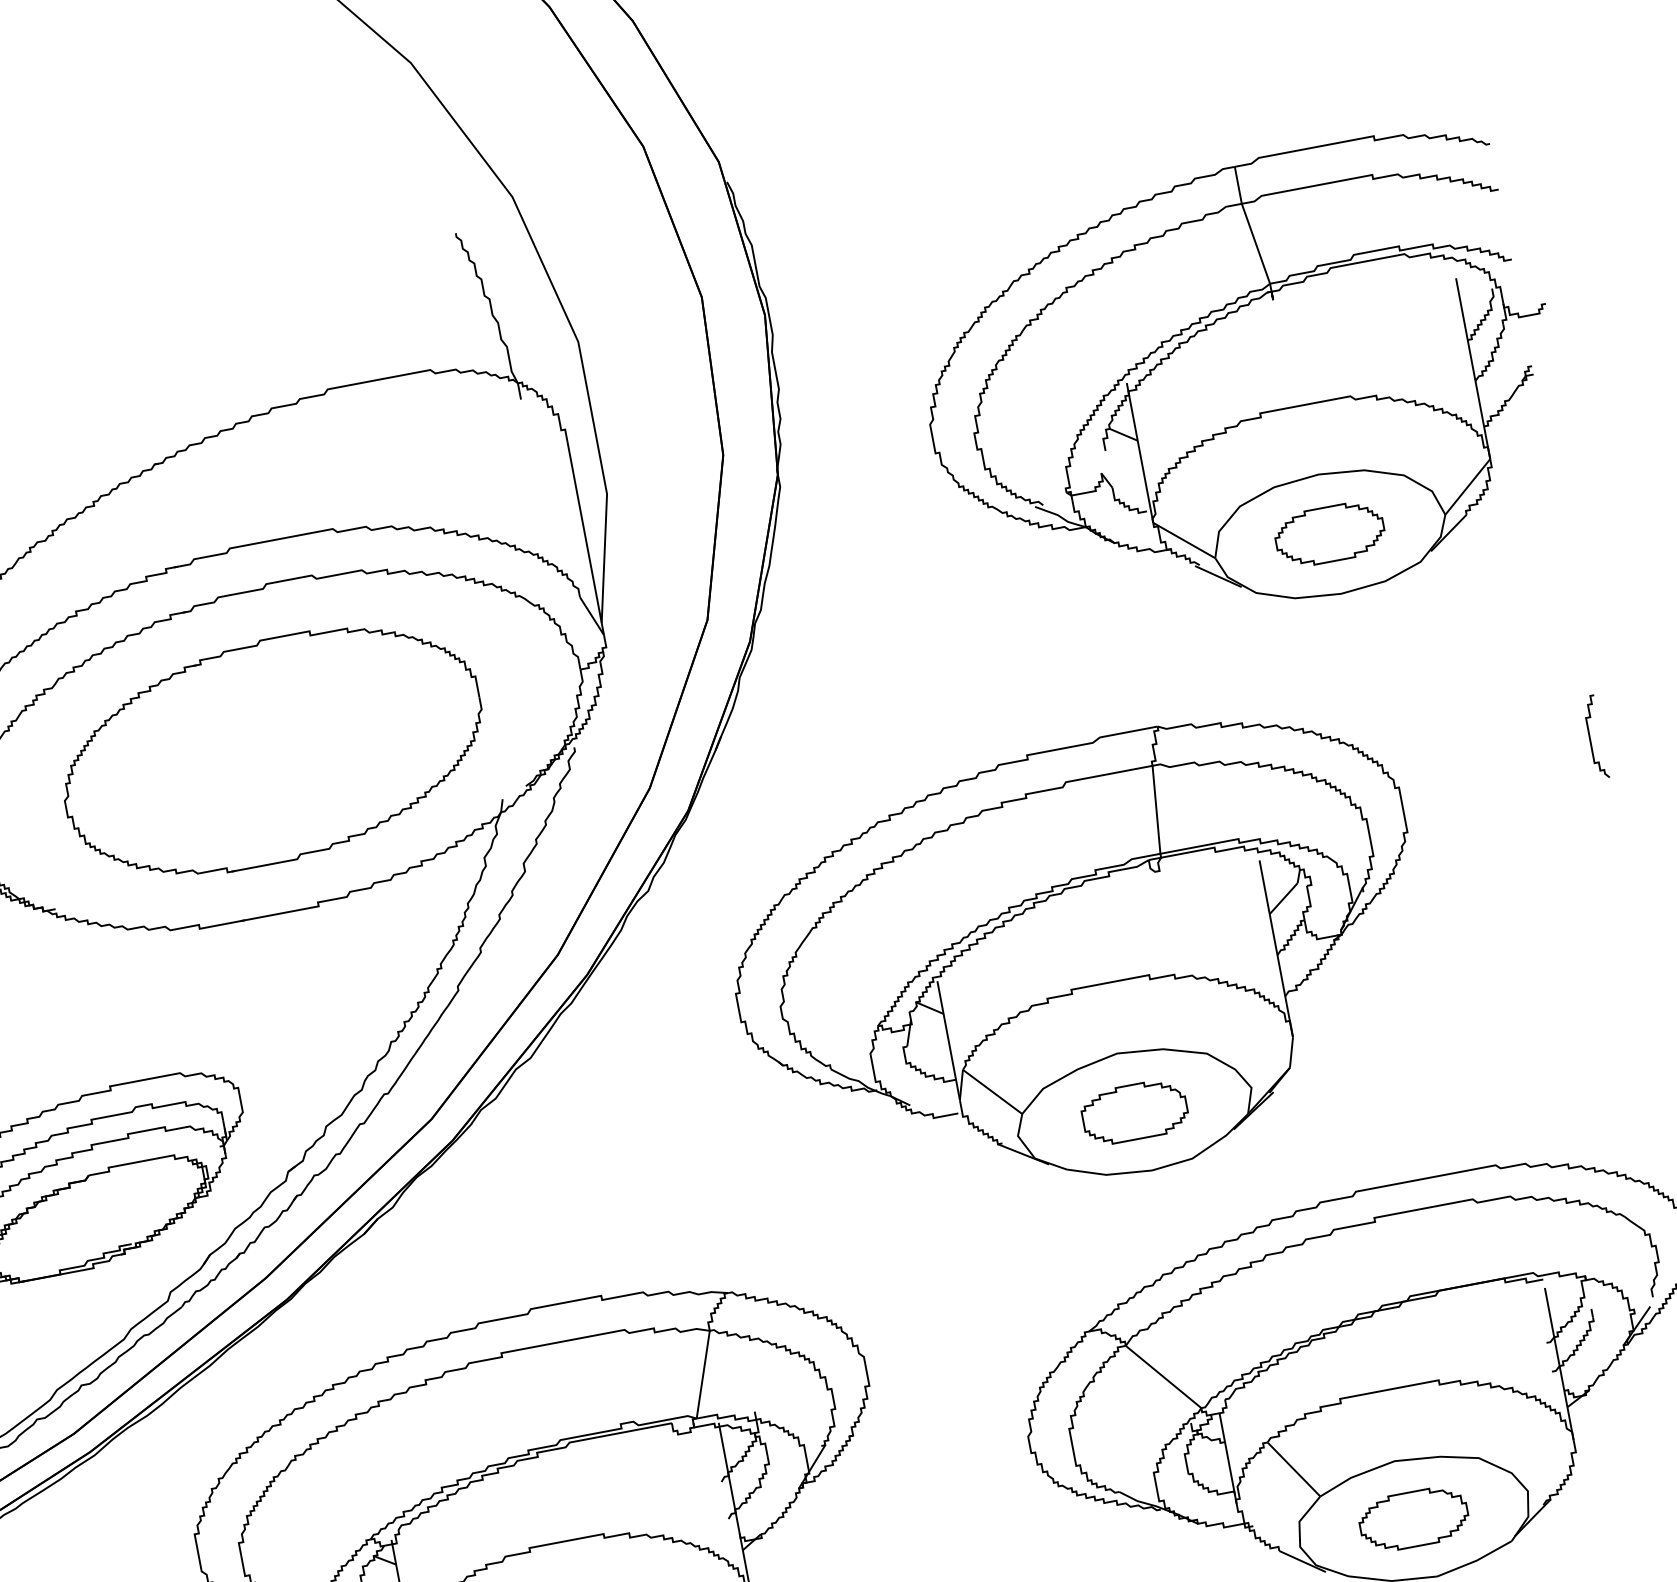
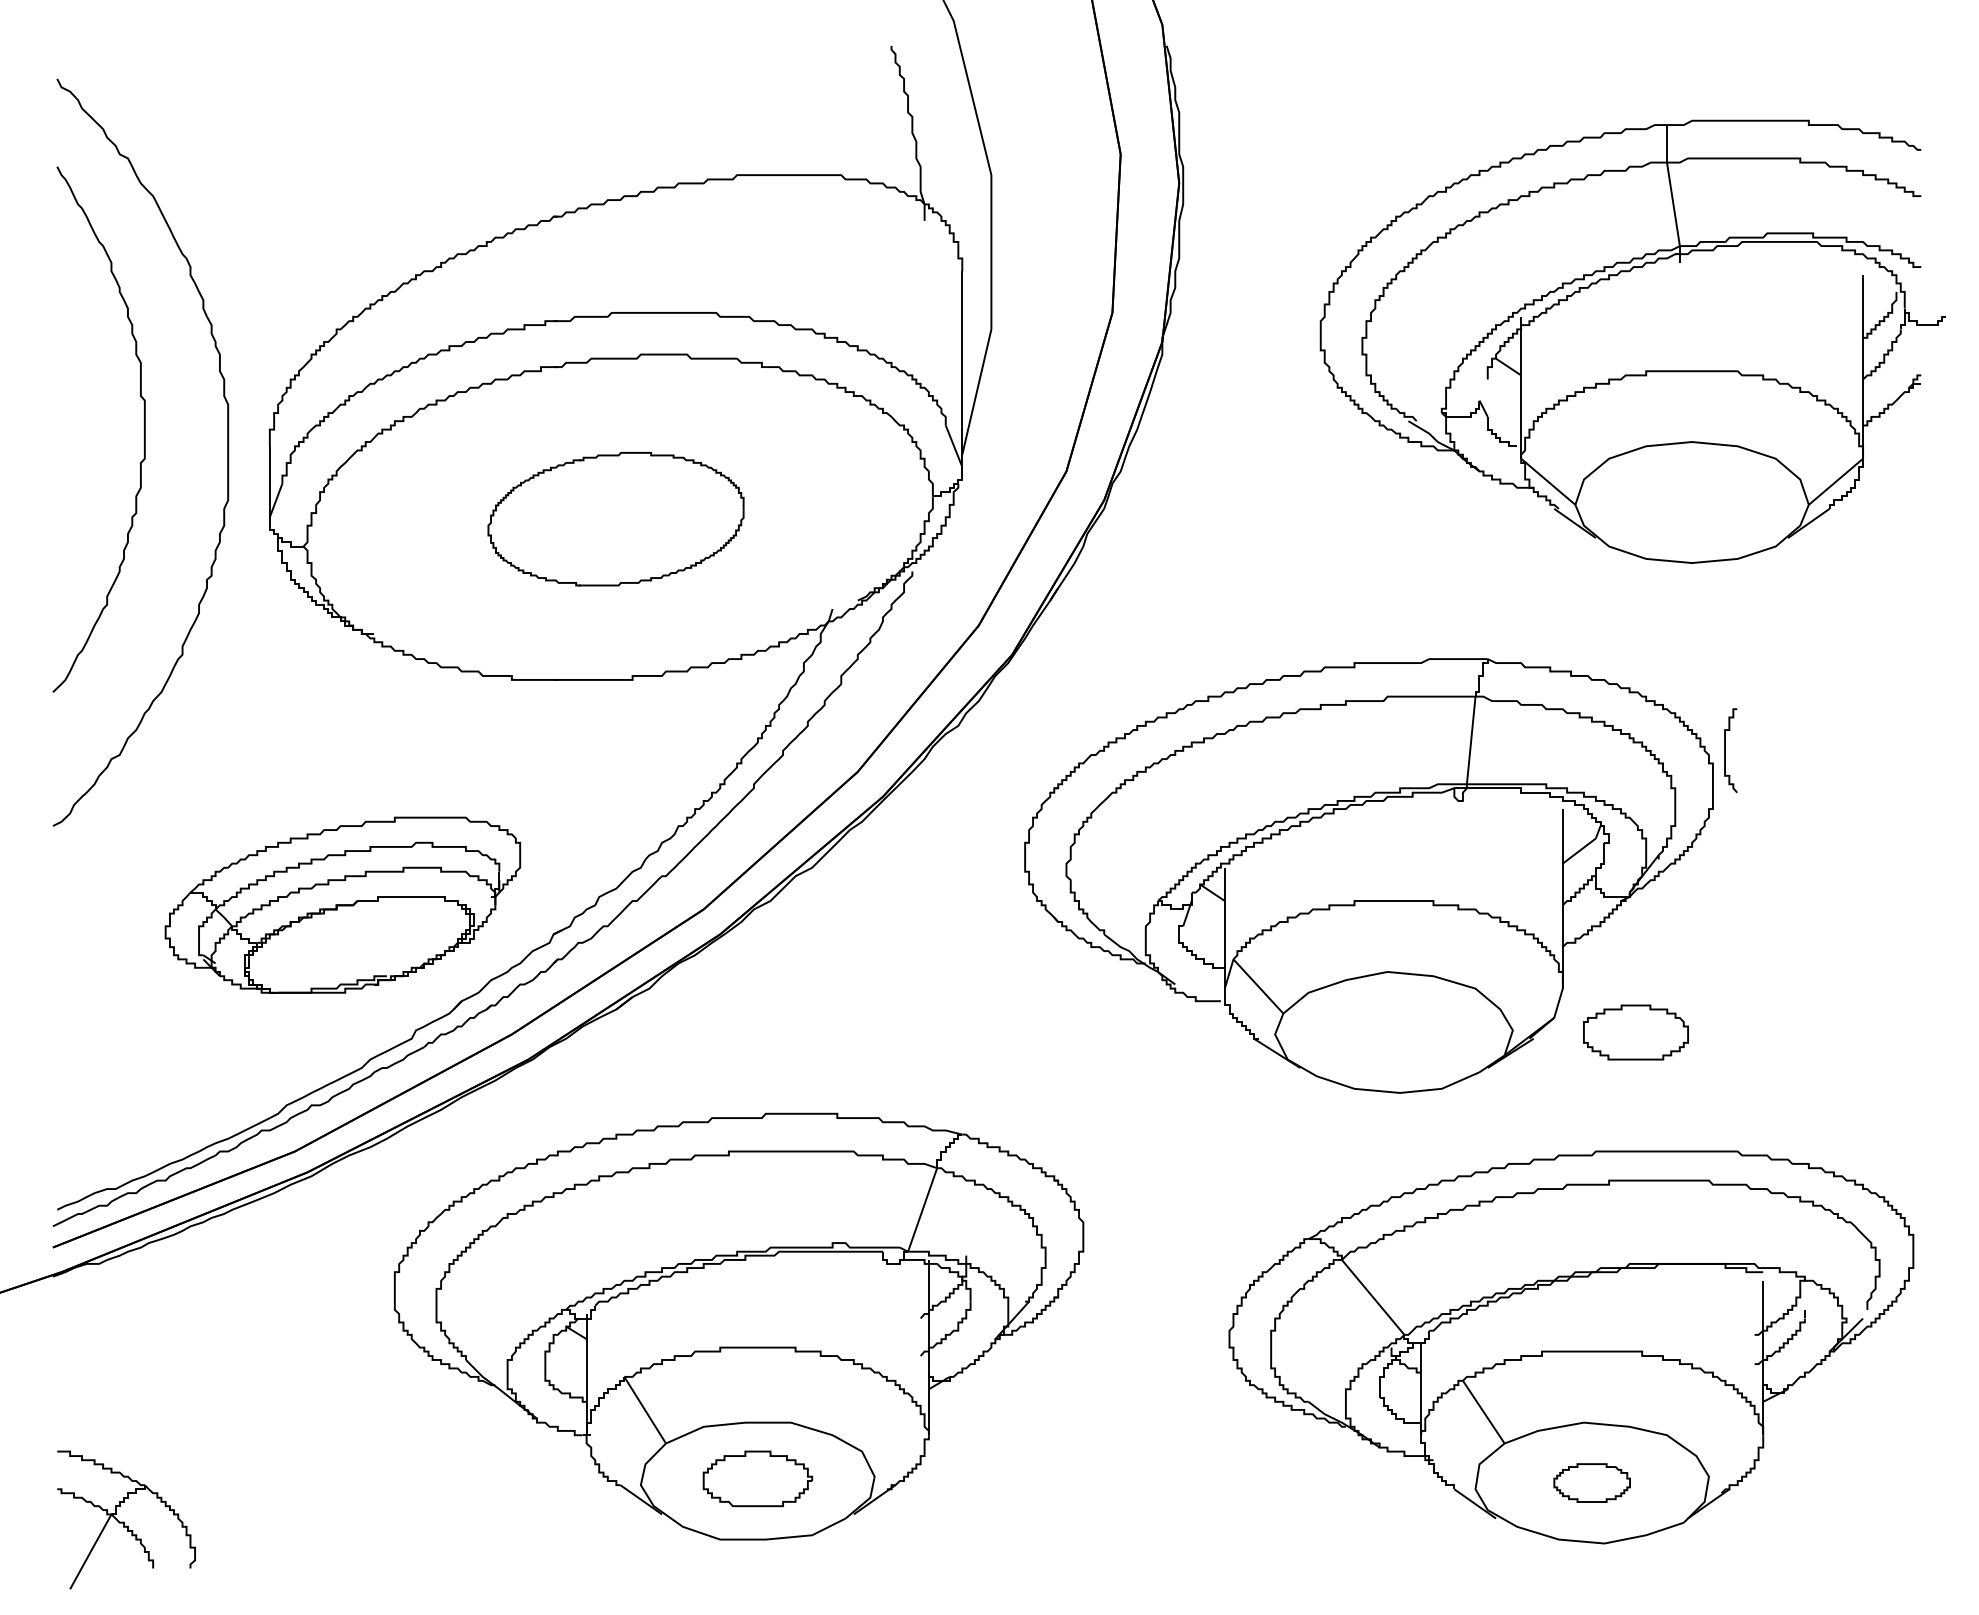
part: (1329, 534) -> (1691, 502), removed
curve: (1590, 738) -> (1725, 750), moved
part: (271, 750) -> (615, 518), size x0.6
part: (1134, 1112) -> (1635, 1032), moved
part: (1414, 1518) -> (1592, 1482), size x0.7

